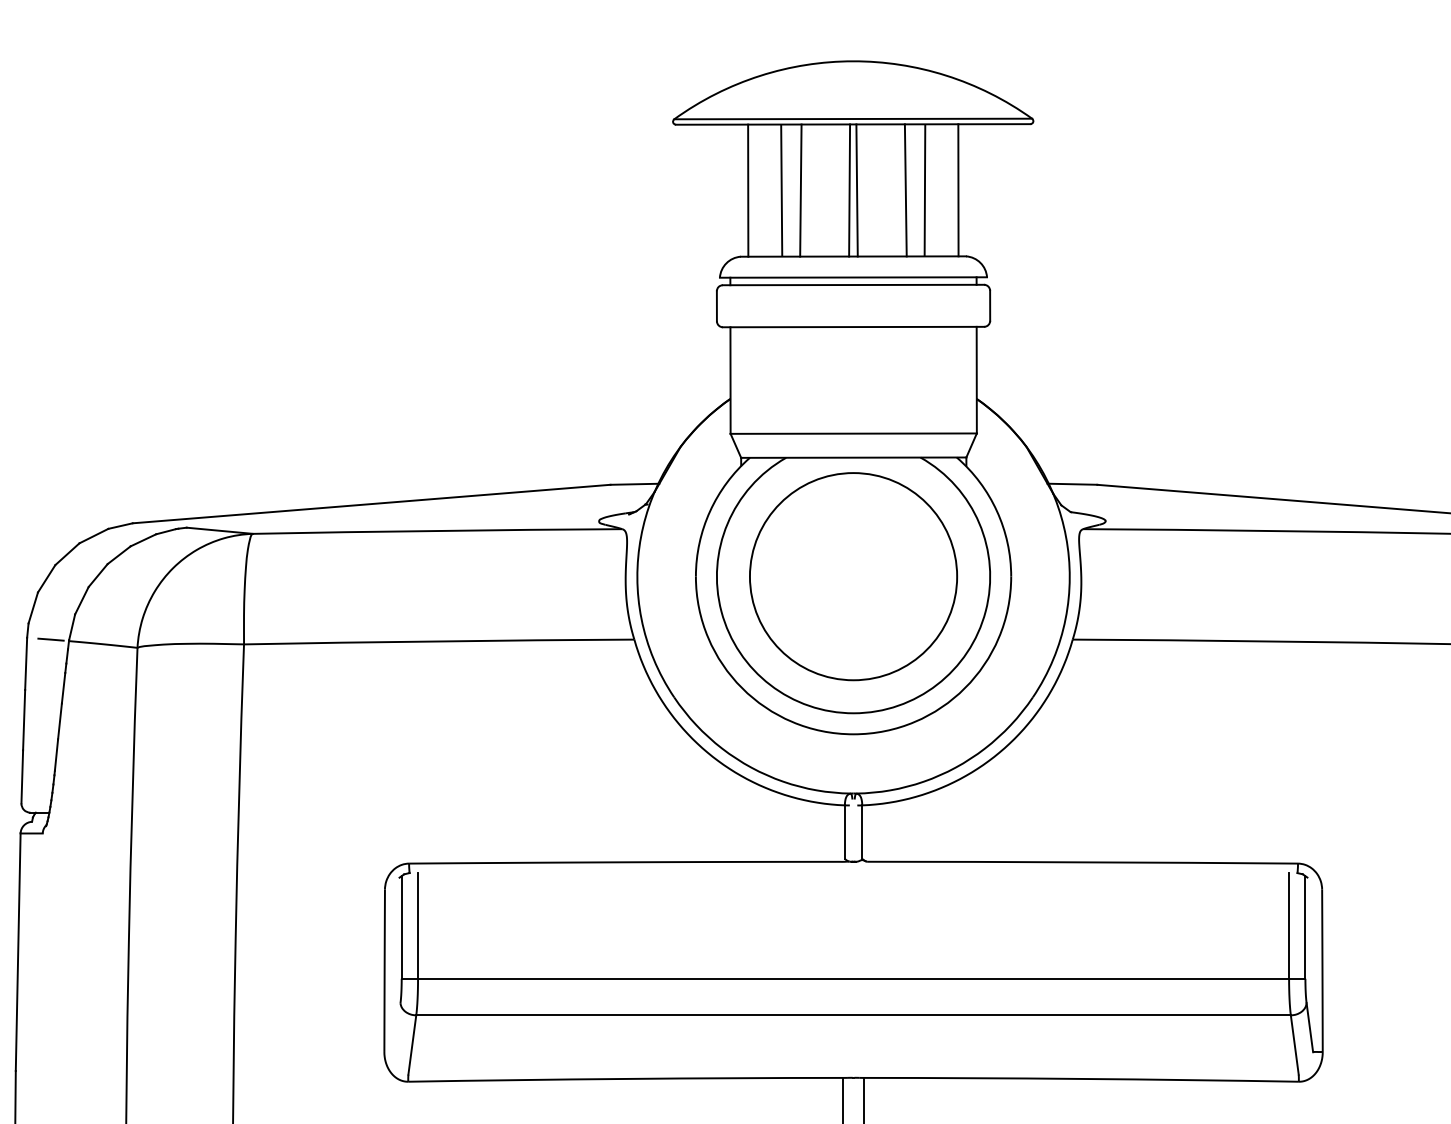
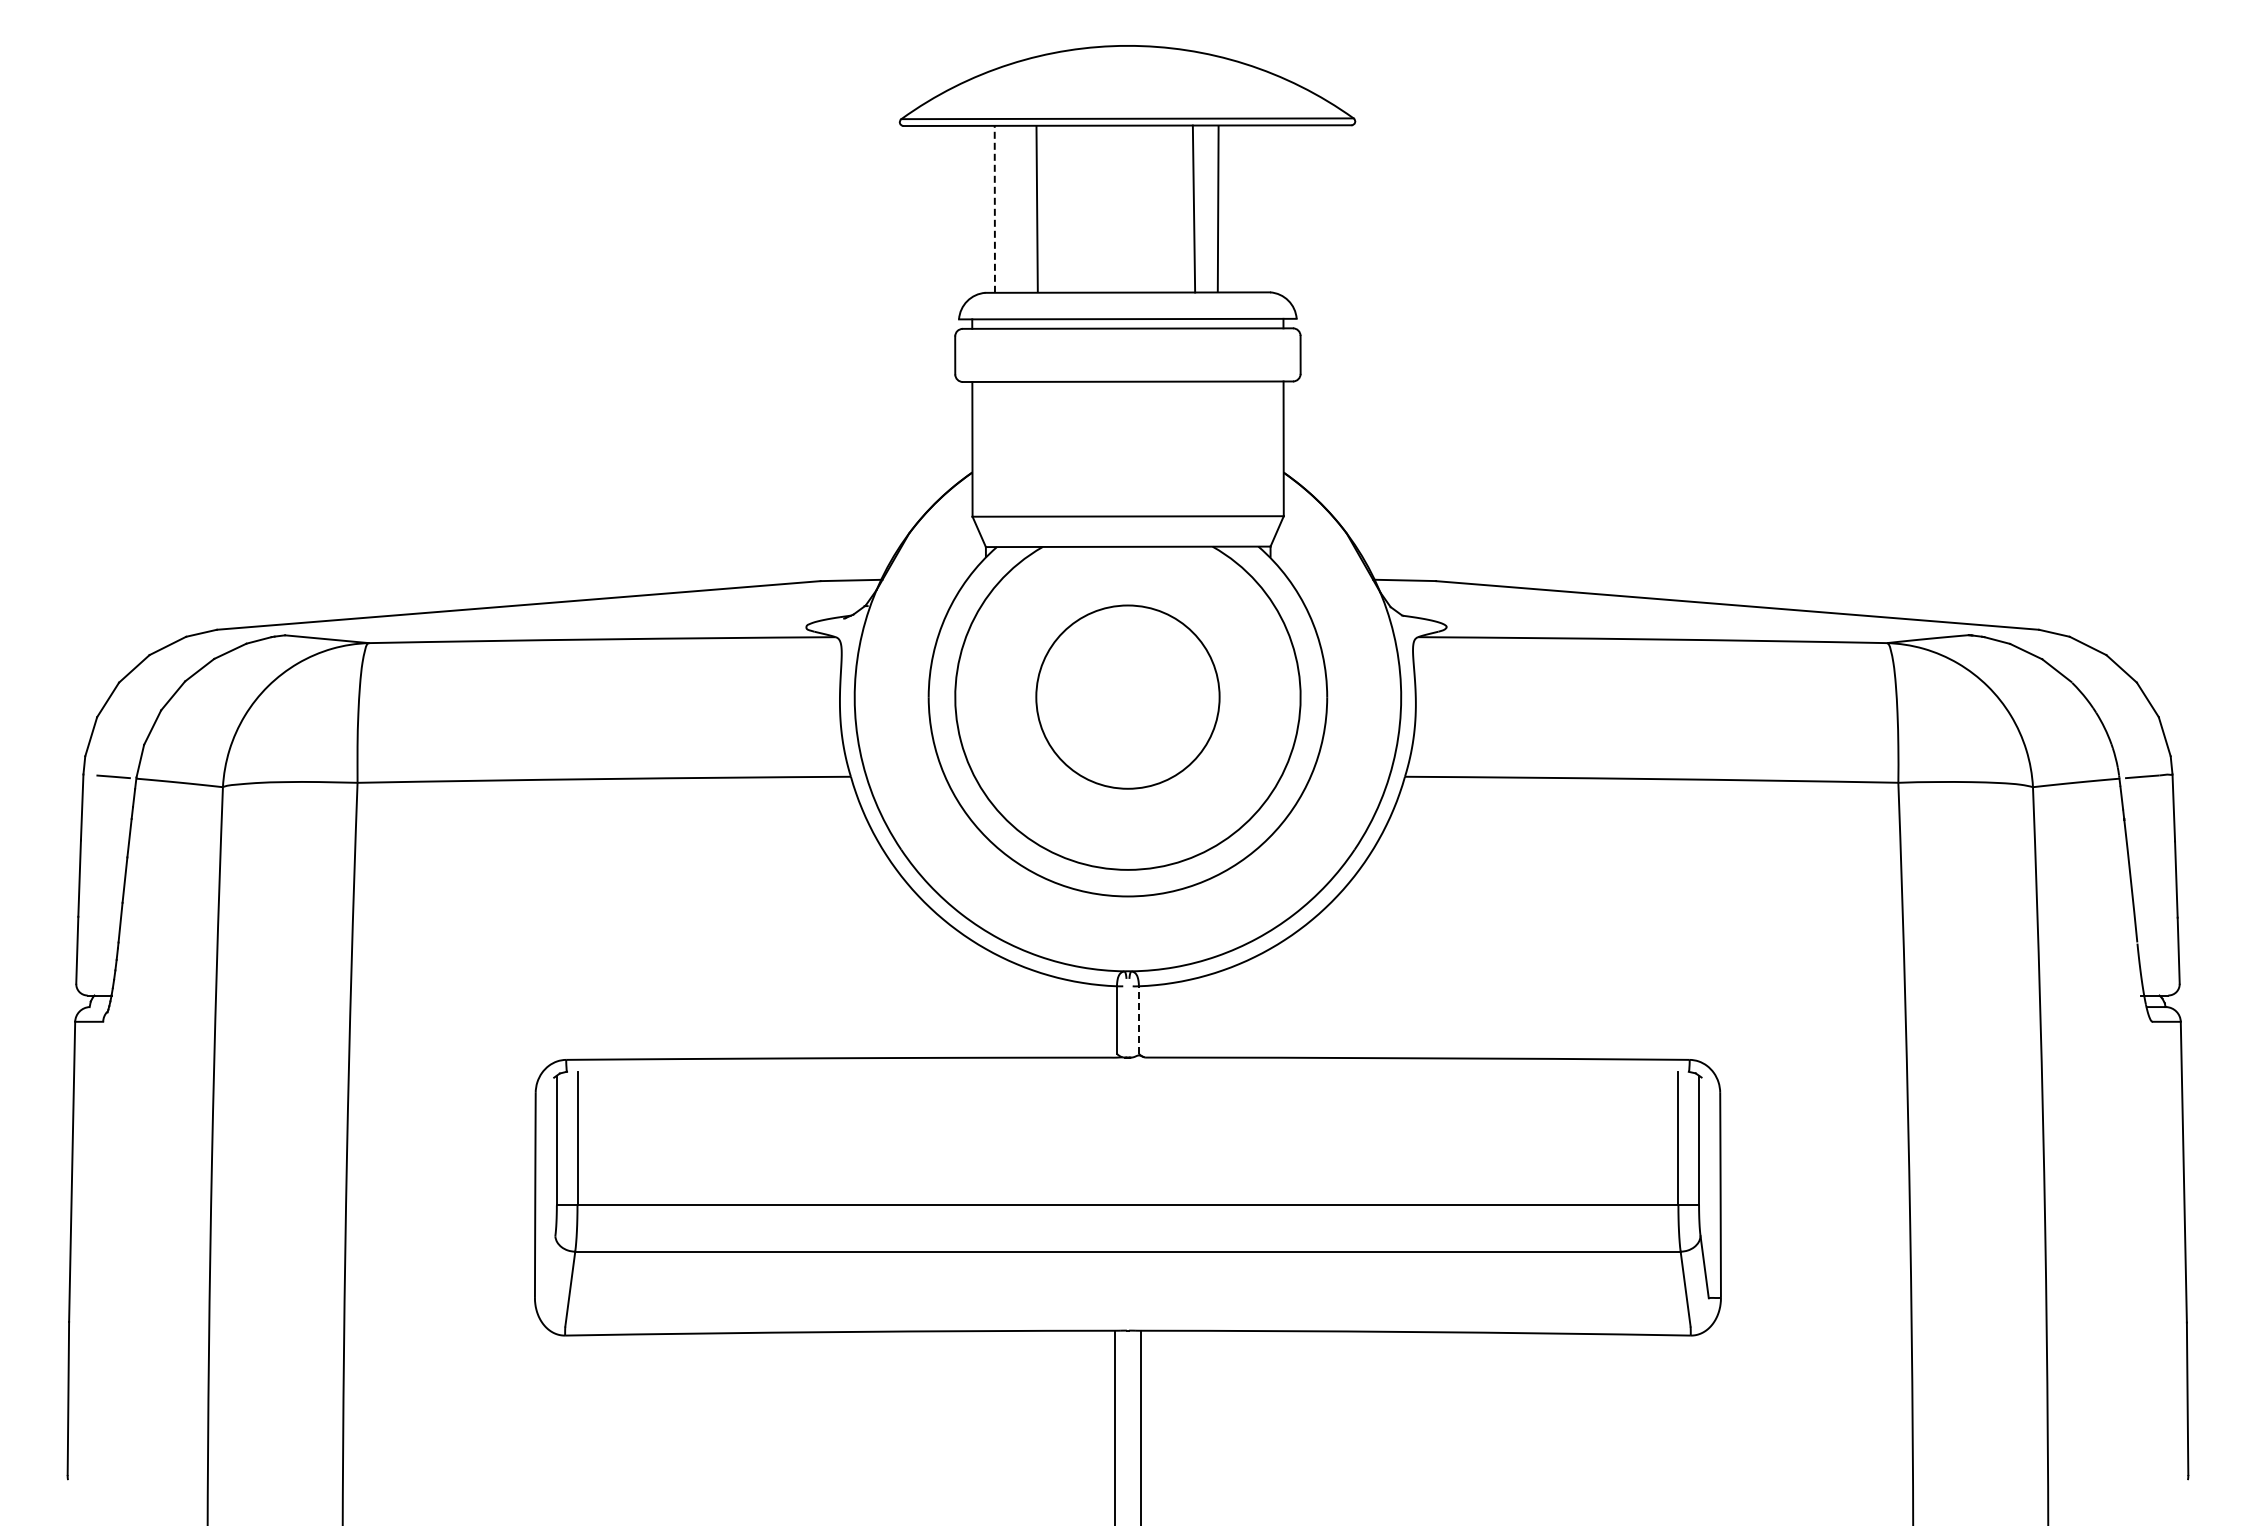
line: (747, 189) -> (994, 208), solid -> dashed
line: (800, 189) -> (1061, 208), removed
line: (849, 189) -> (1122, 208), removed
line: (857, 189) -> (1132, 208), removed
line: (958, 189) -> (1260, 208), removed
circle: (853, 576) -> (1127, 696), size x0.7
line: (861, 832) -> (1138, 1020), solid -> dashed

